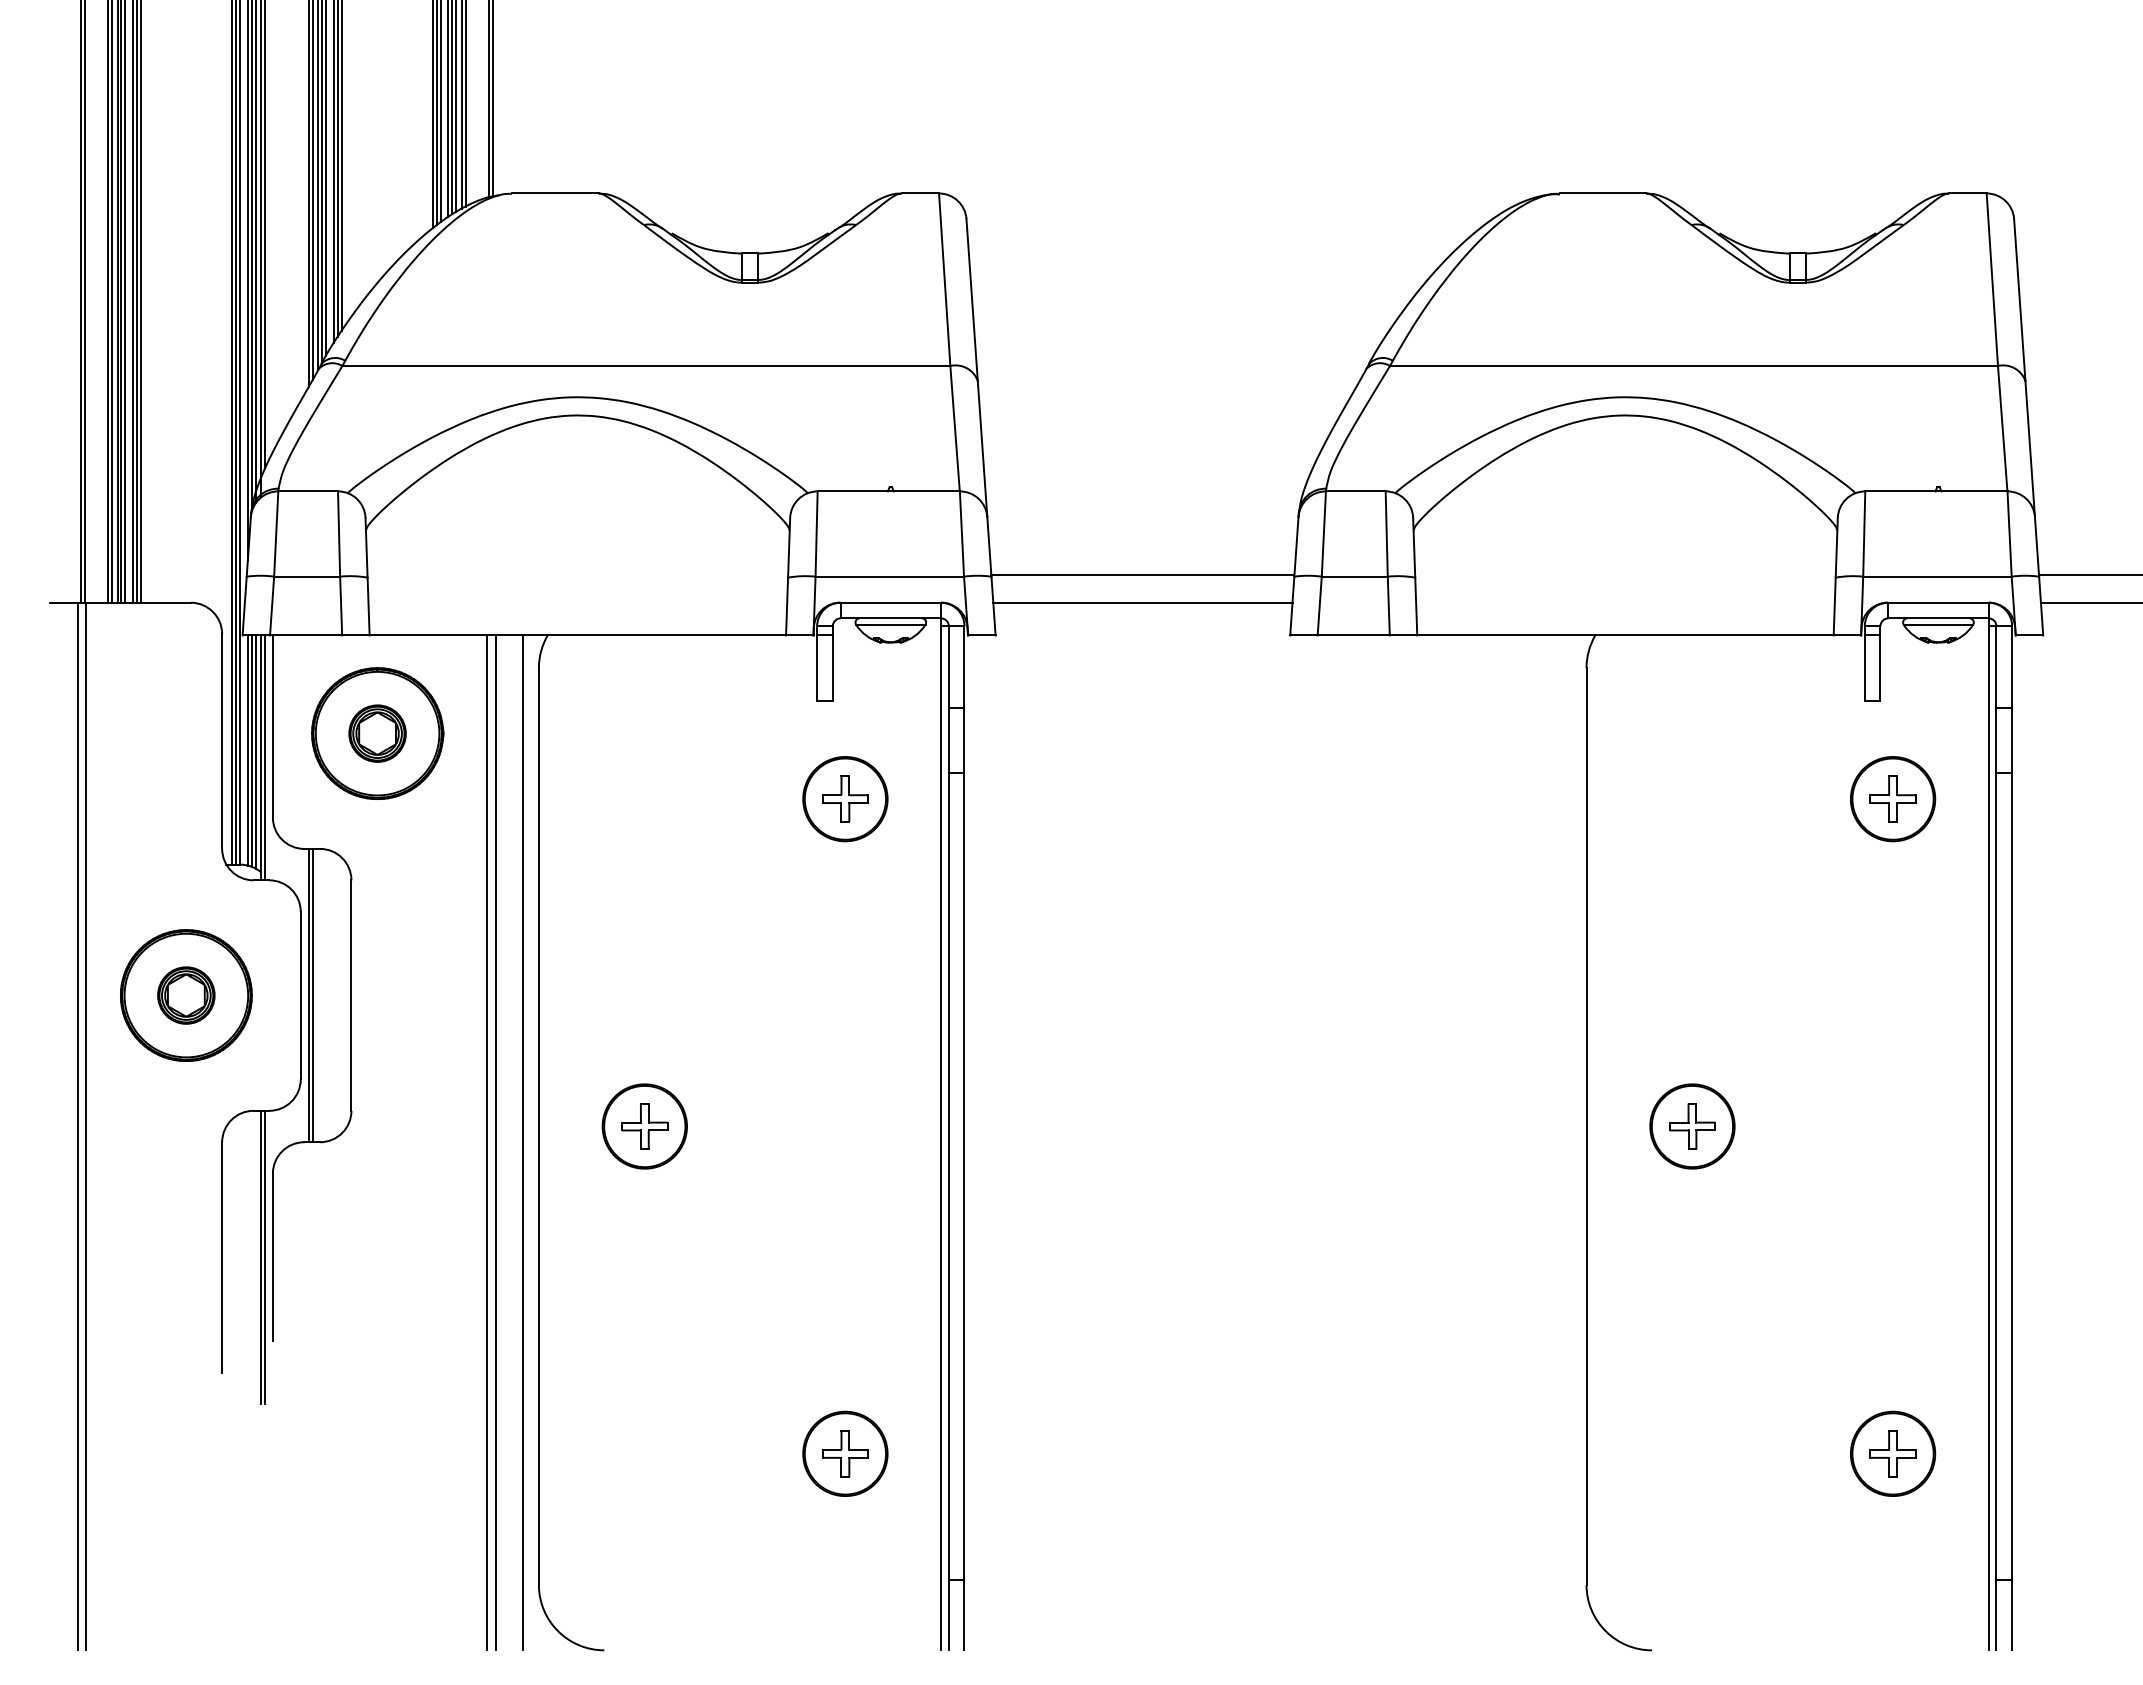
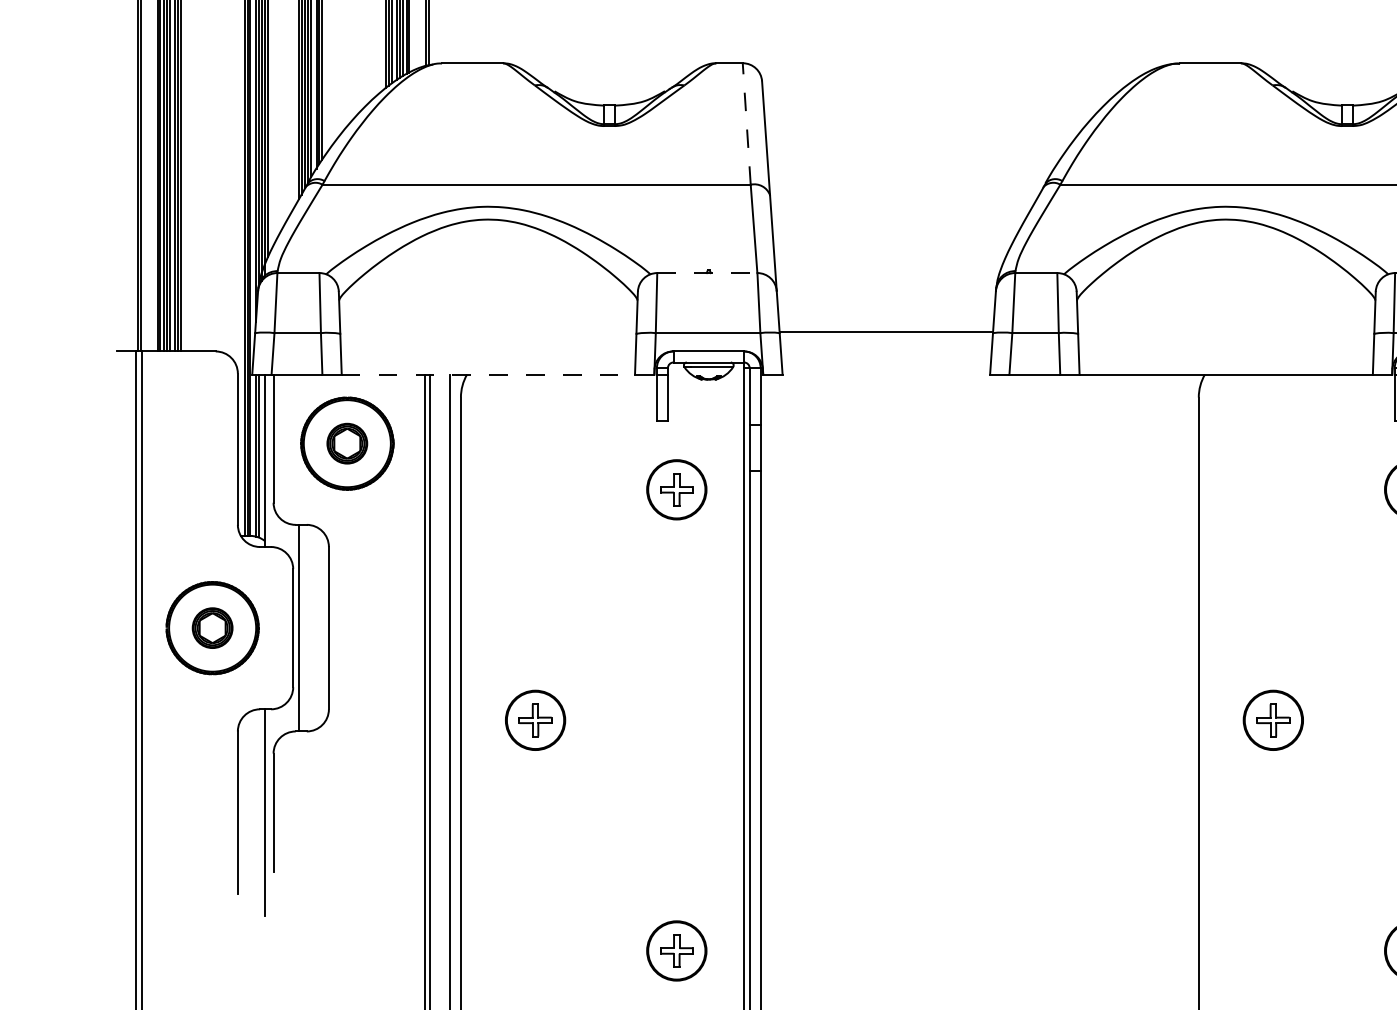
line: (944, 279) -> (746, 123), solid -> dashed
line: (889, 491) -> (707, 273), solid -> dashed
line: (1142, 602) -> (886, 351), removed
line: (578, 635) -> (488, 374), solid -> dashed
line: (255, 751) -> (261, 456), removed
line: (265, 757) -> (268, 460), removed
line: (312, 995) -> (301, 628), removed
line: (265, 1257) -> (268, 812), removed

